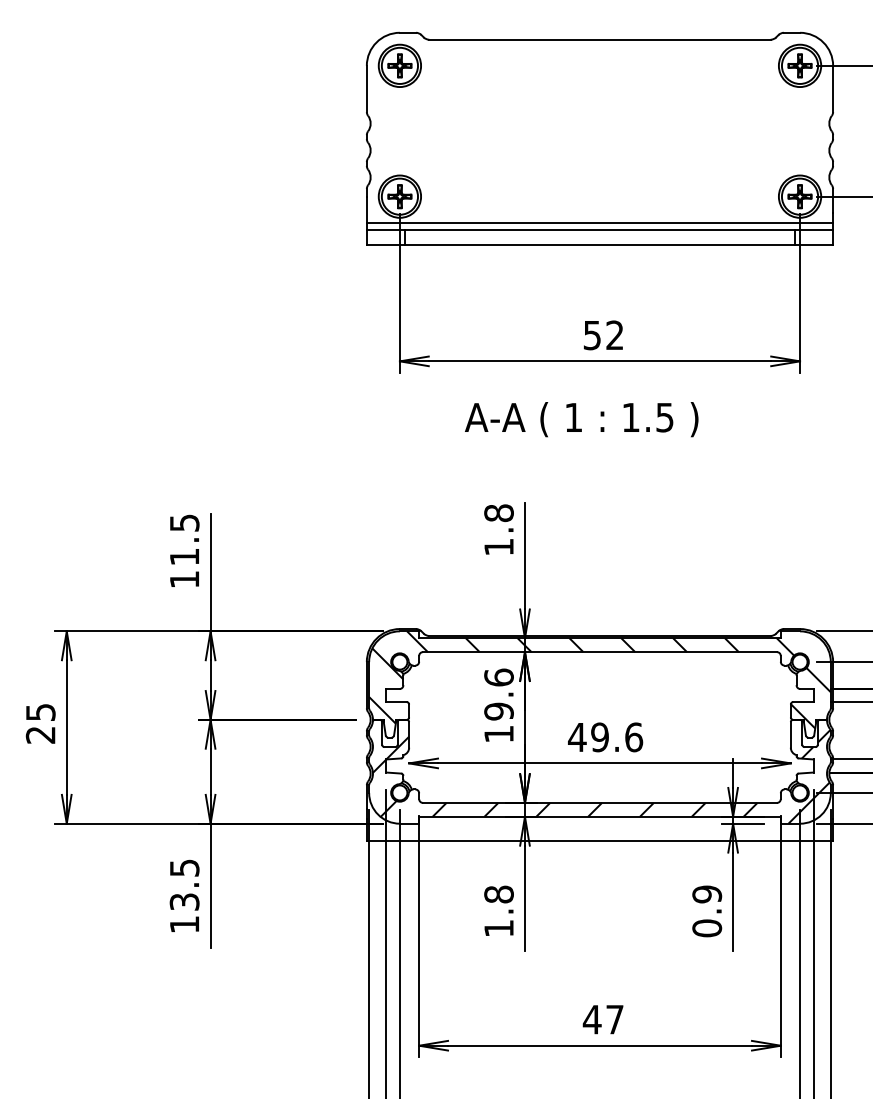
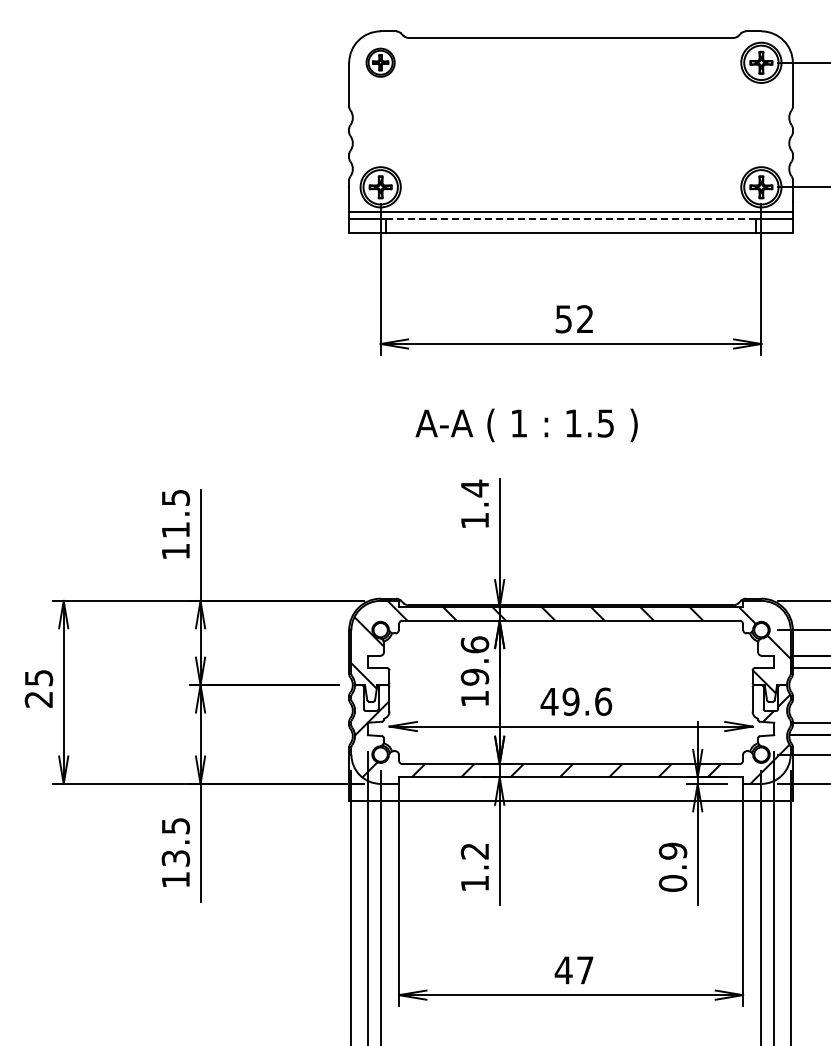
part: (399, 65) -> (380, 62), size x0.7
line: (600, 229) -> (571, 218), solid -> dashed
text: (581, 419) -> (526, 425), moved
text: (498, 513) -> (474, 488), 1.8 -> 1.4
text: (498, 893) -> (474, 850), 1.8 -> 1.2

